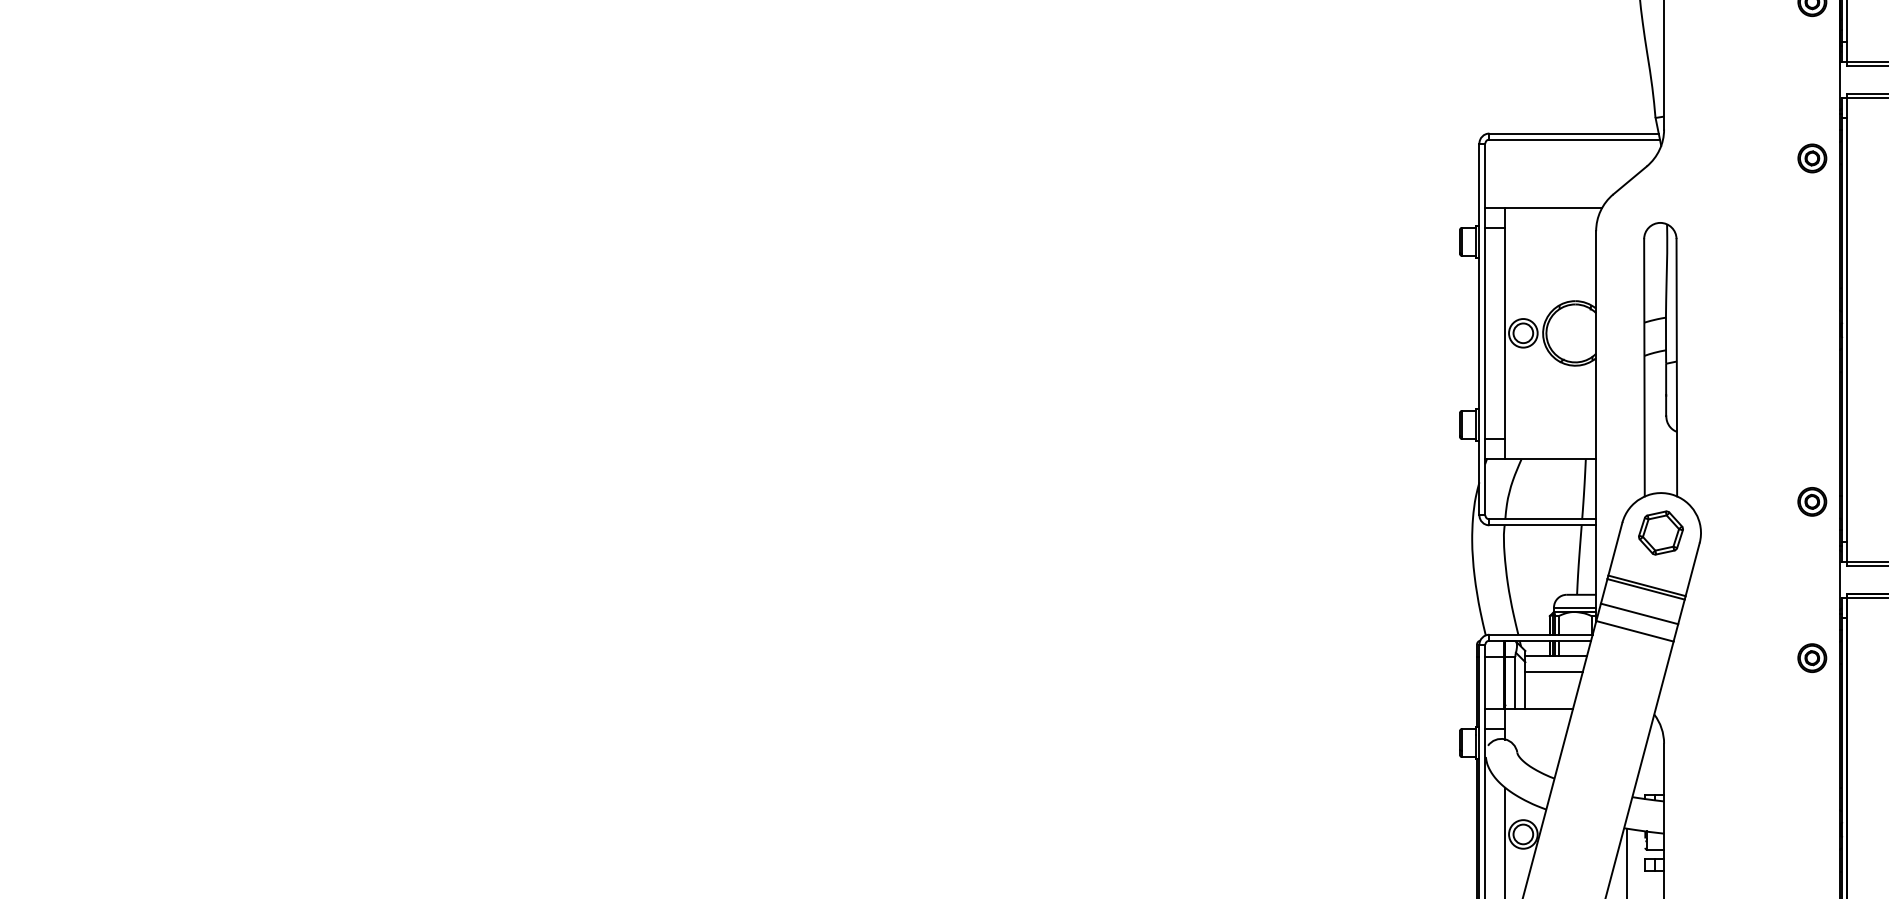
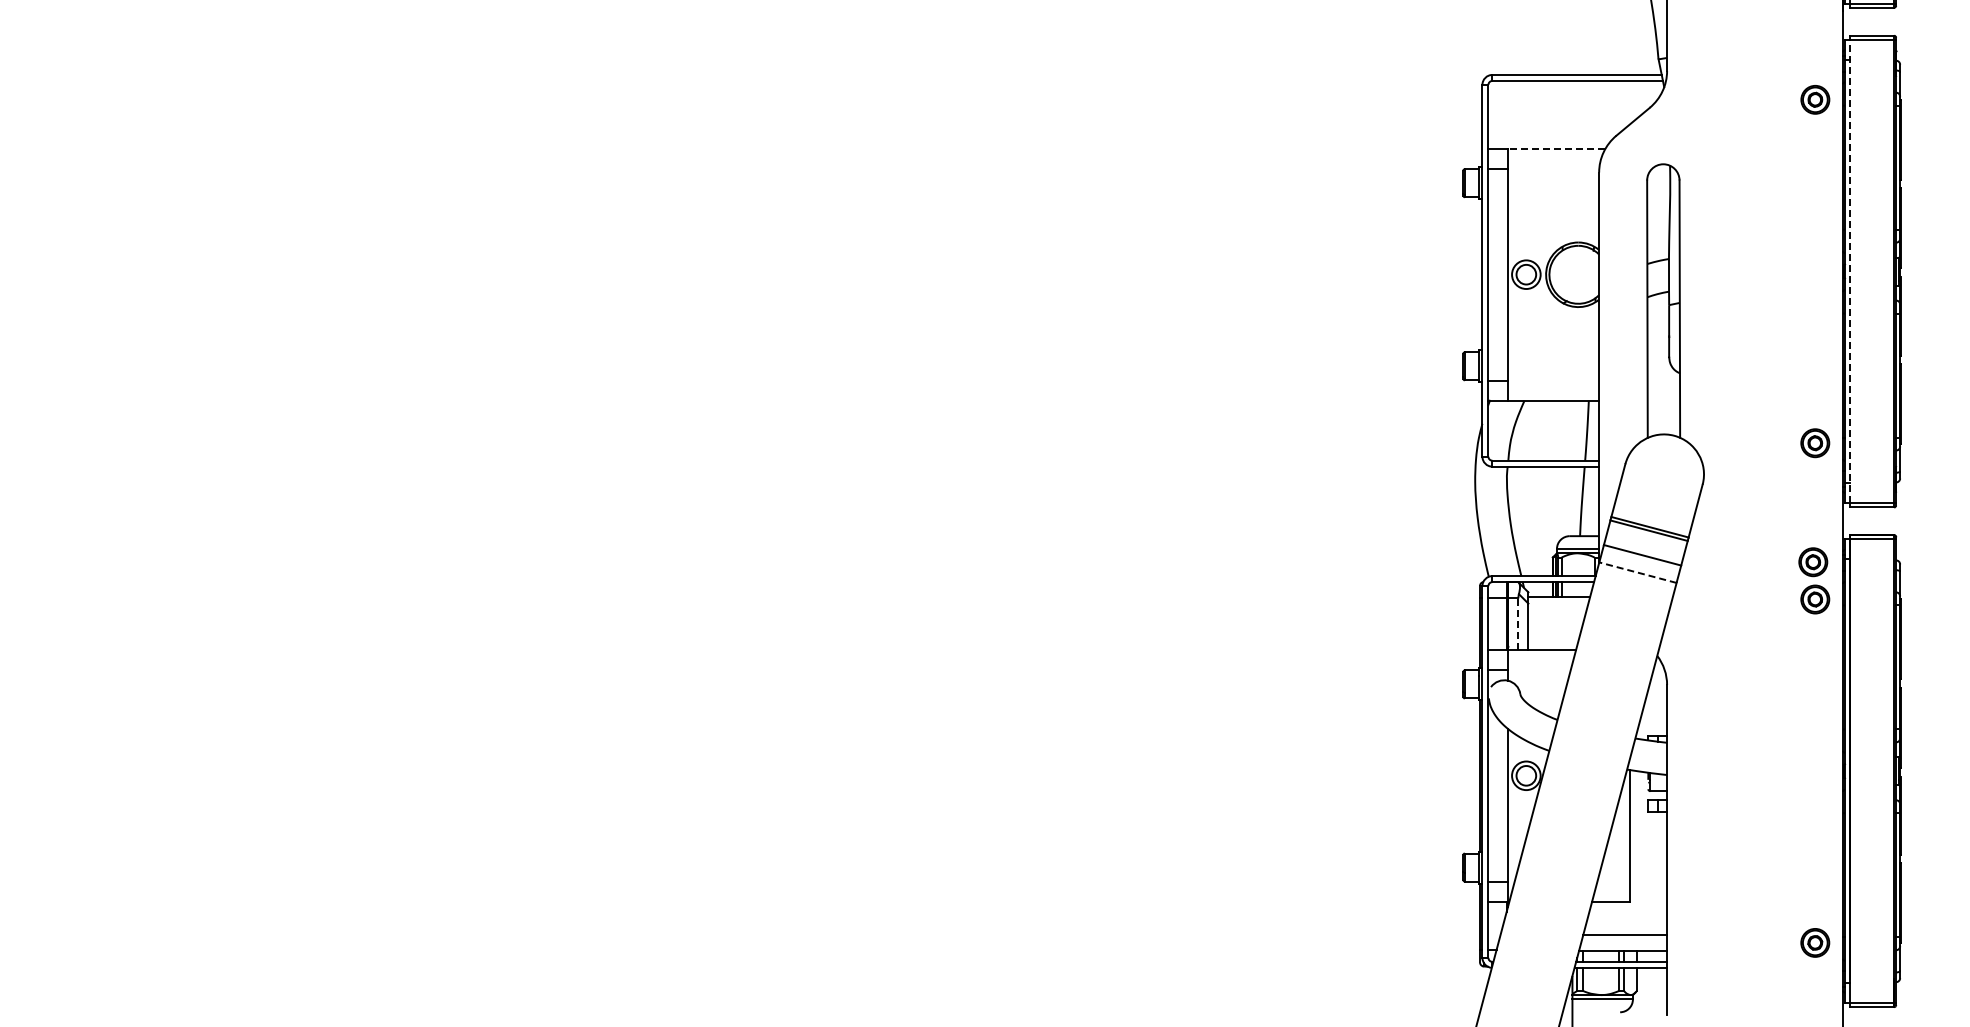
line: (1553, 207) -> (1556, 148), solid -> dashed
line: (1846, 330) -> (1849, 271), solid -> dashed
part: (1660, 532) -> (1663, 473), removed
part: (1810, 621) -> (1813, 562), added
line: (1634, 631) -> (1637, 572), solid -> dashed
line: (1553, 672) -> (1556, 613), removed
line: (1515, 683) -> (1518, 624), solid -> dashed

